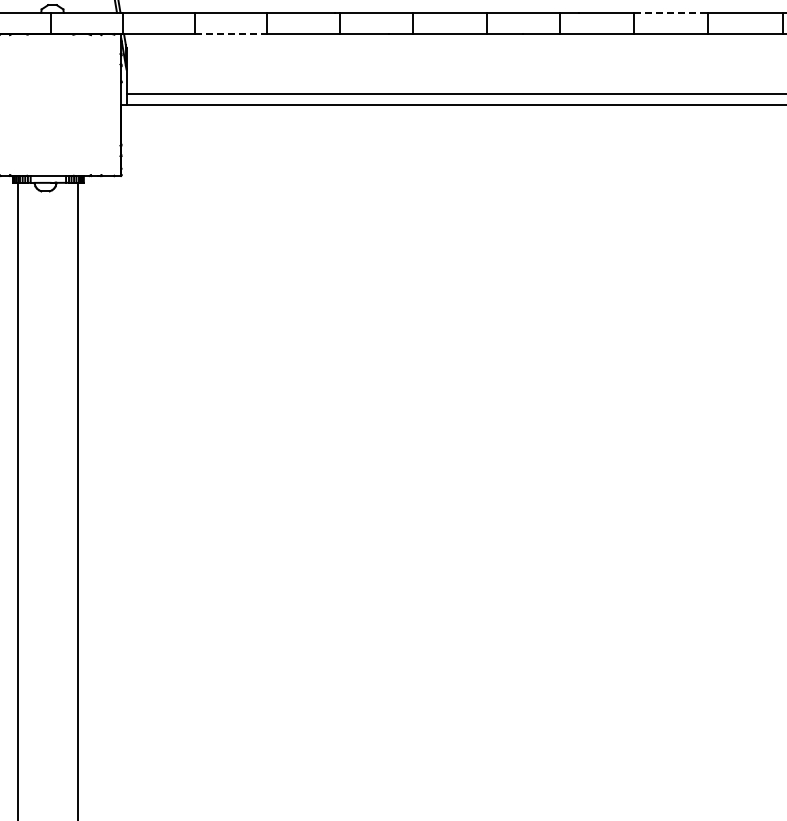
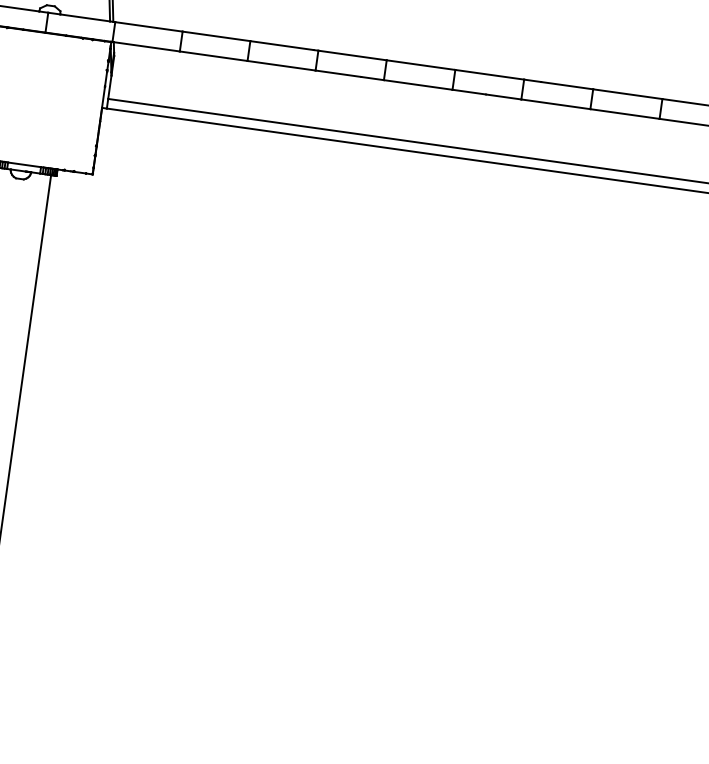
line: (671, 12) -> (627, 93), dashed -> solid
line: (231, 34) -> (214, 56), dashed -> solid

